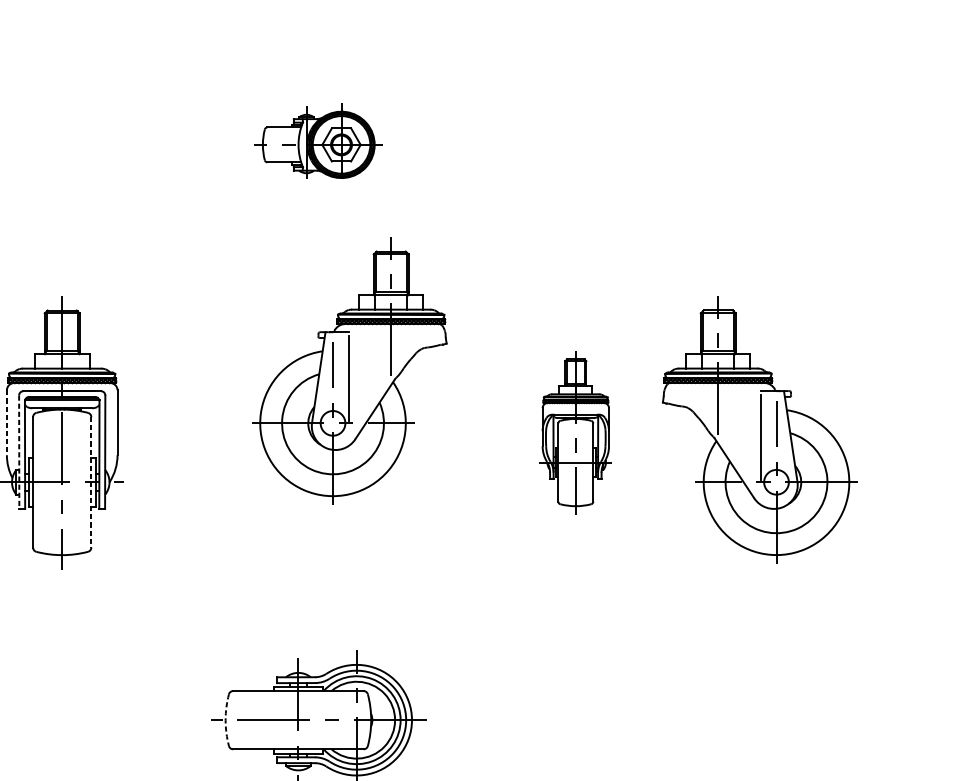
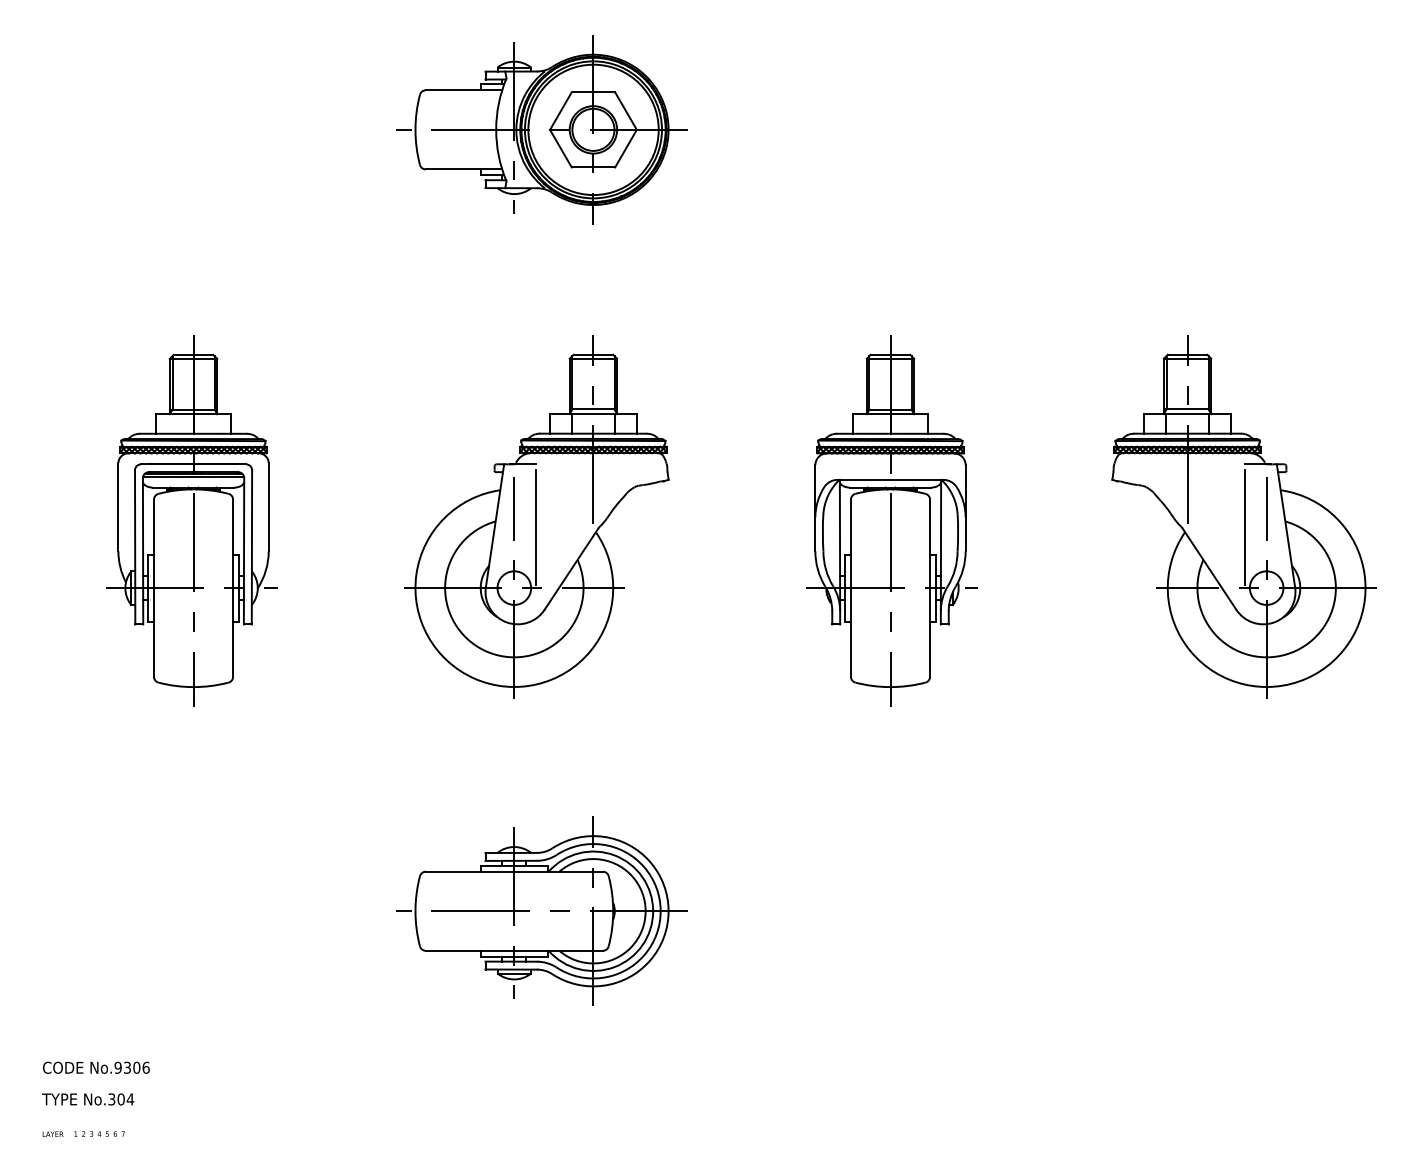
part: (318, 144) -> (541, 129), size x1.67
part: (349, 370) -> (536, 516), moved
line: (6, 422) -> (118, 507), dashed -> solid
part: (759, 429) -> (1243, 516), moved
part: (576, 432) -> (891, 520), size x1.67
line: (19, 452) -> (135, 547), dashed -> solid
line: (91, 482) -> (233, 588), dashed -> solid
arc: (225, 720) -> (415, 911), dashed -> solid

